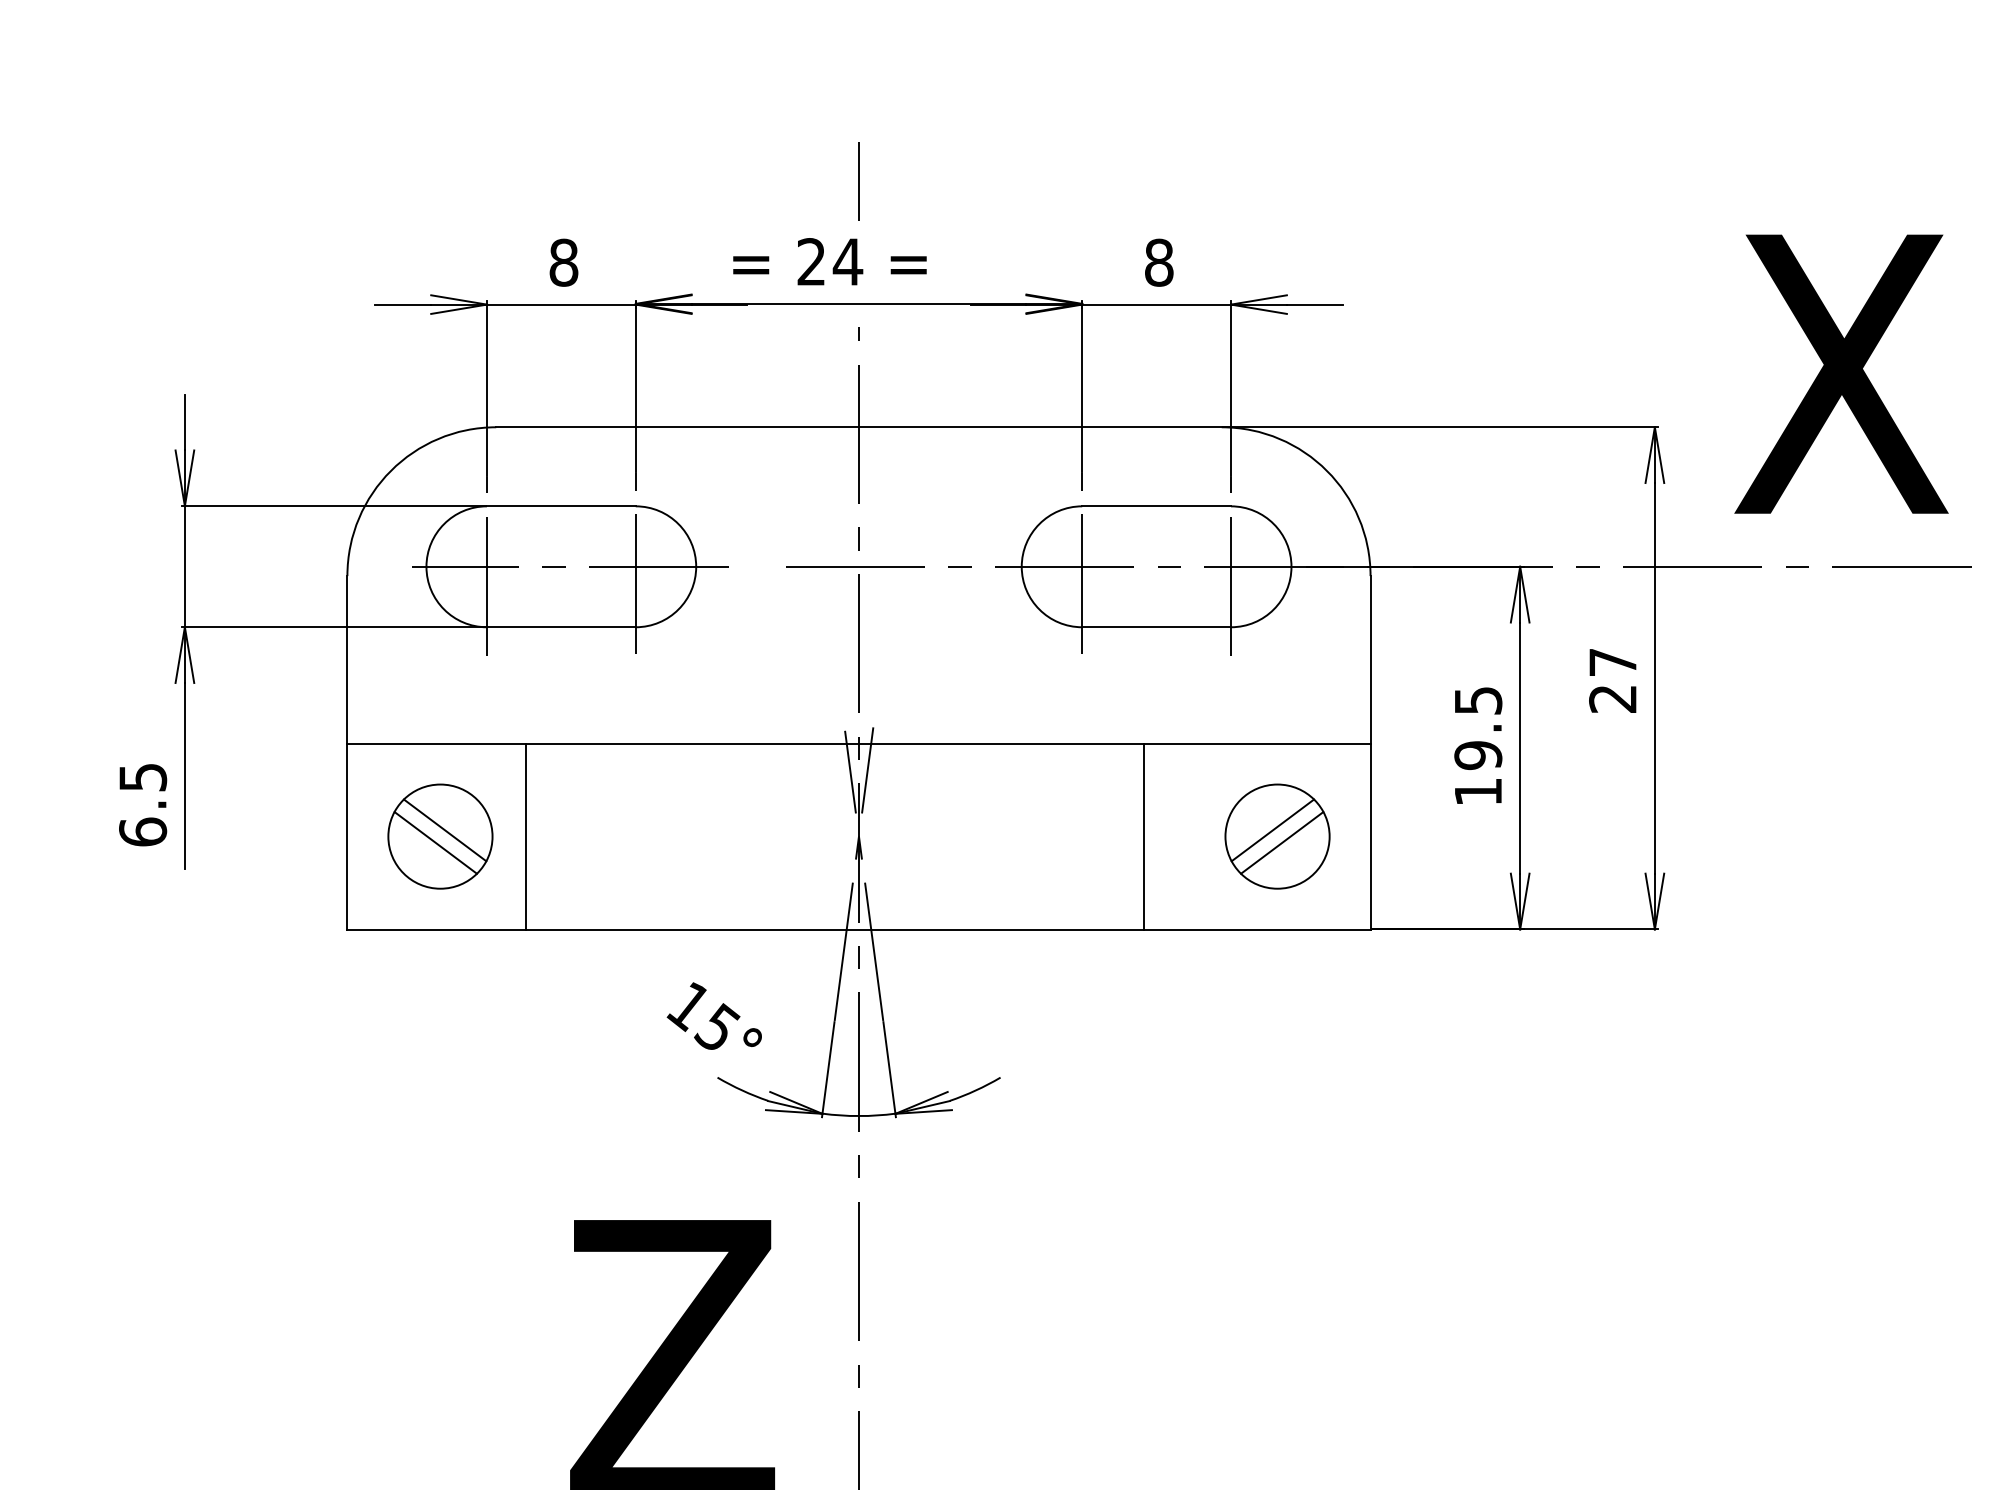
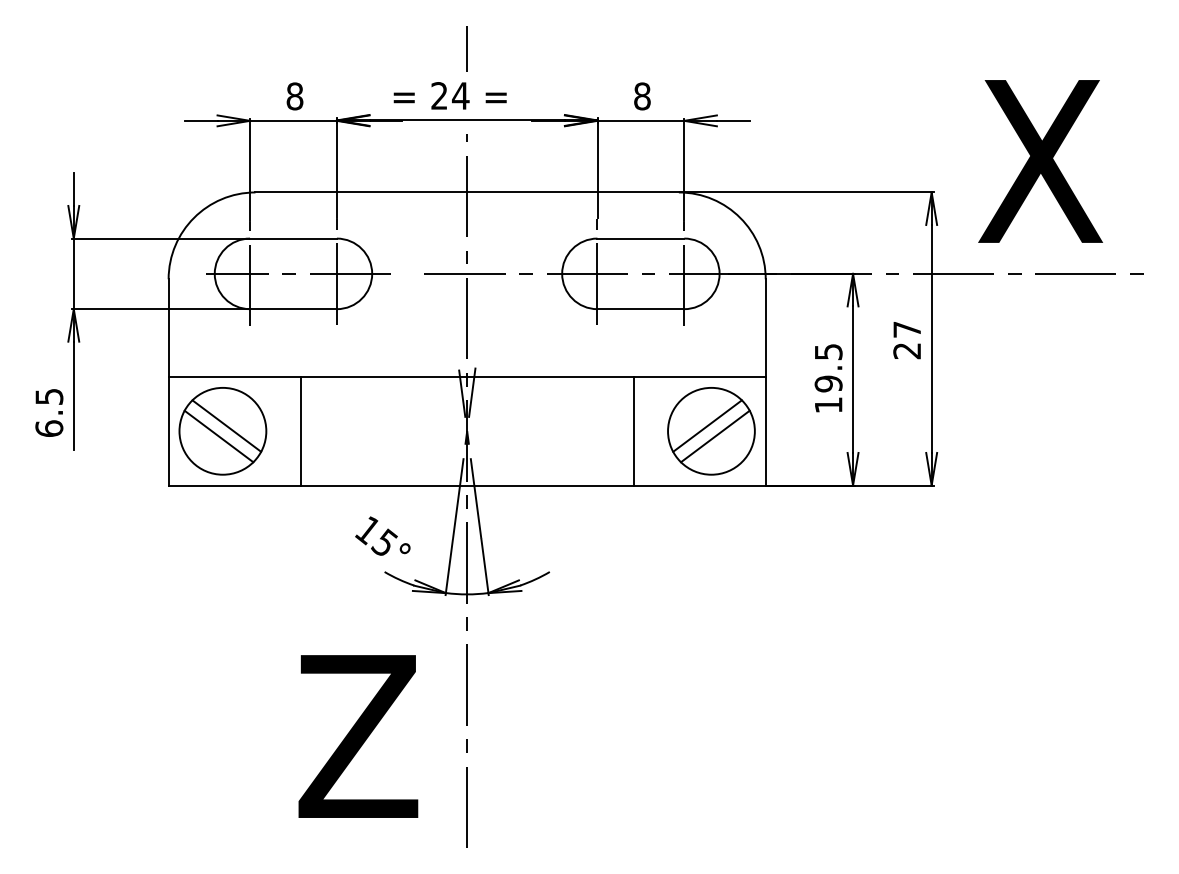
part: (439, 836) -> (222, 431), size x1.43
line: (525, 836) -> (300, 431), moved
part: (1277, 836) -> (711, 431), size x1.43

